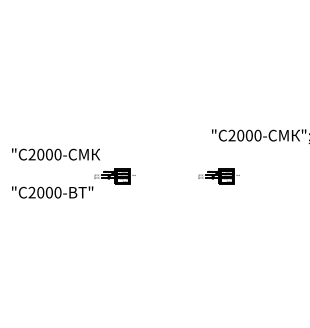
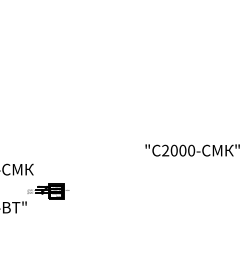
part: (218, 176) -> (152, 191), removed

